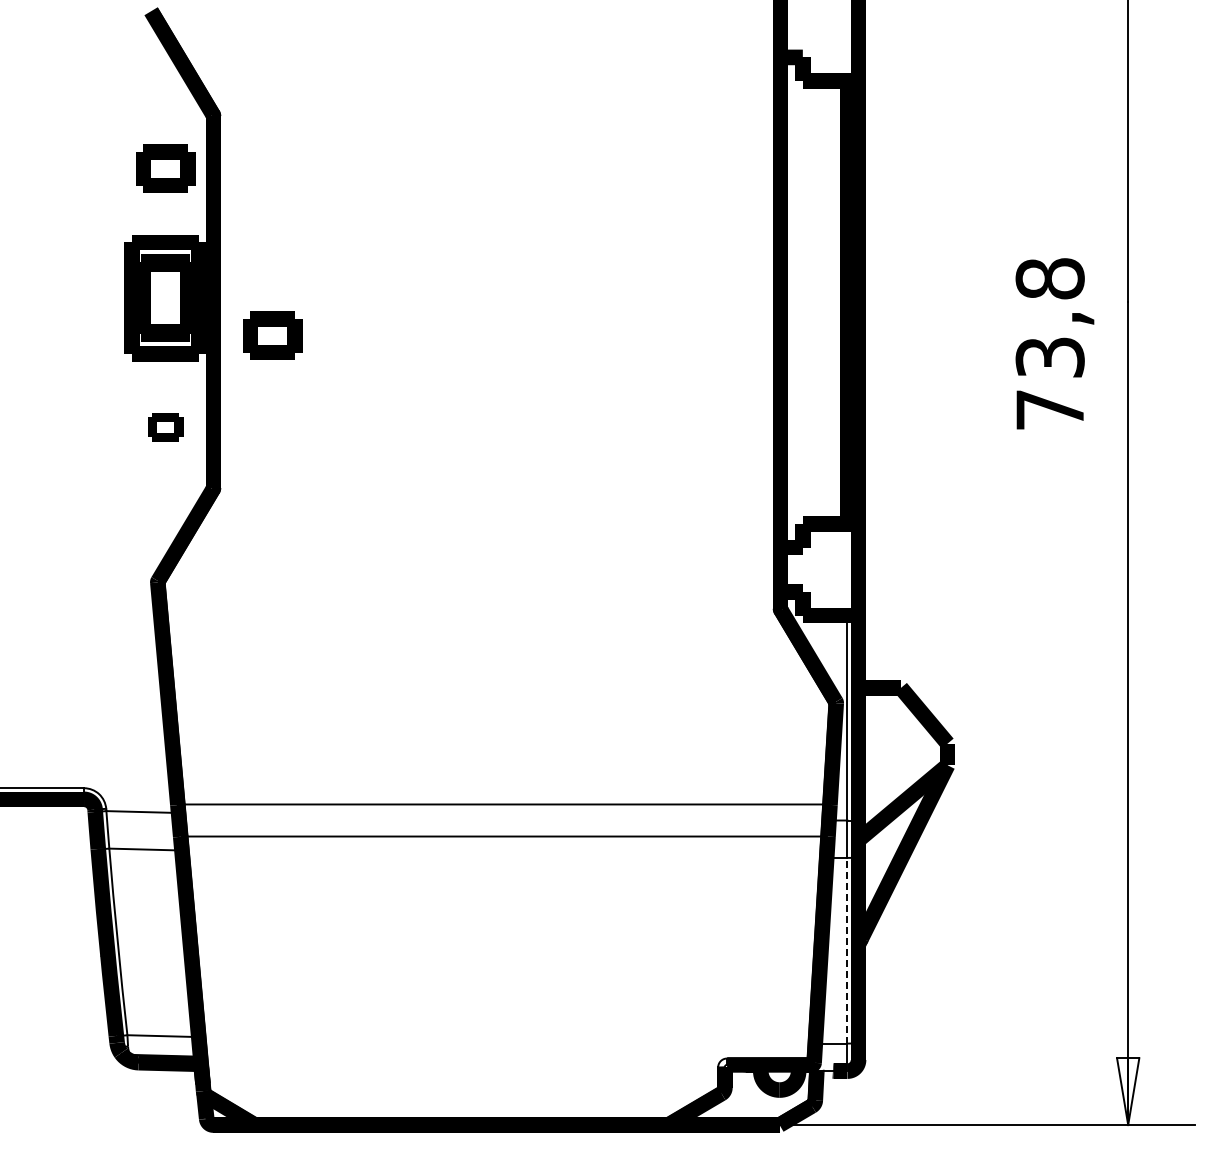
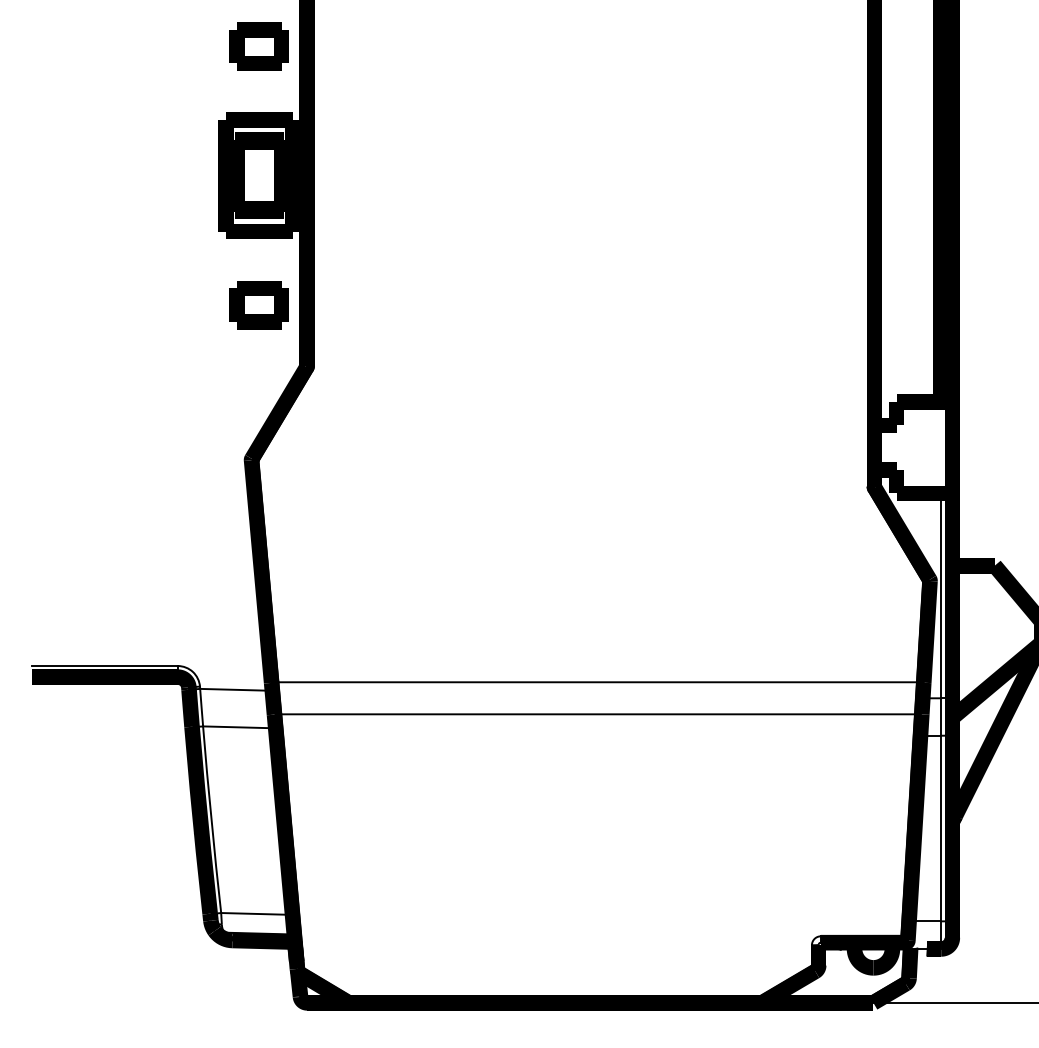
part: (272, 335) -> (366, 213), removed
part: (165, 427) -> (259, 305), size x1.67
line: (847, 950) -> (941, 828), dashed -> solid

